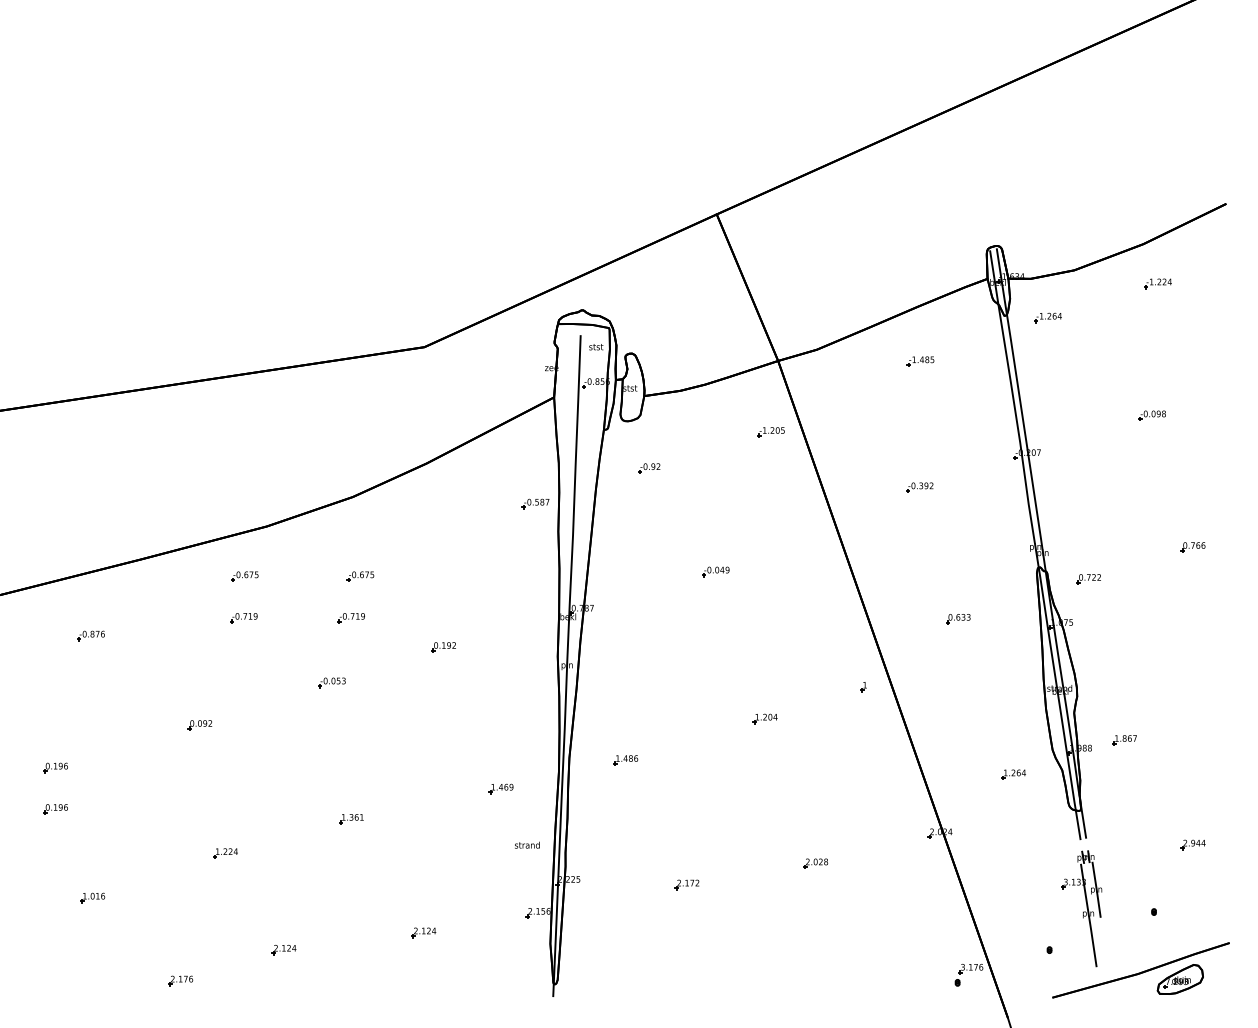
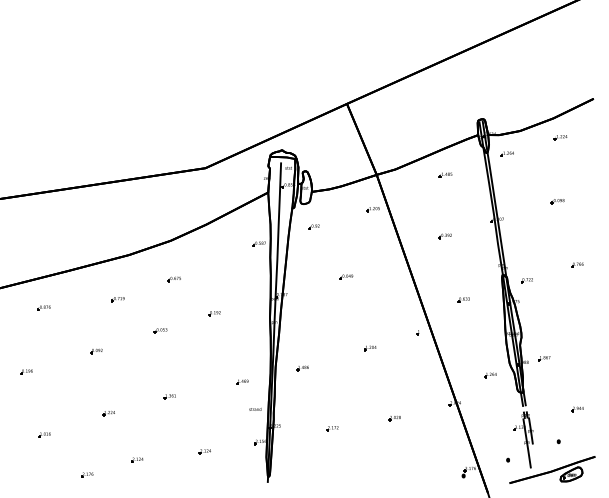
part: (242, 576) -> (117, 279), removed
part: (350, 618) -> (169, 299), removed
part: (54, 808) -> (26, 391), removed

